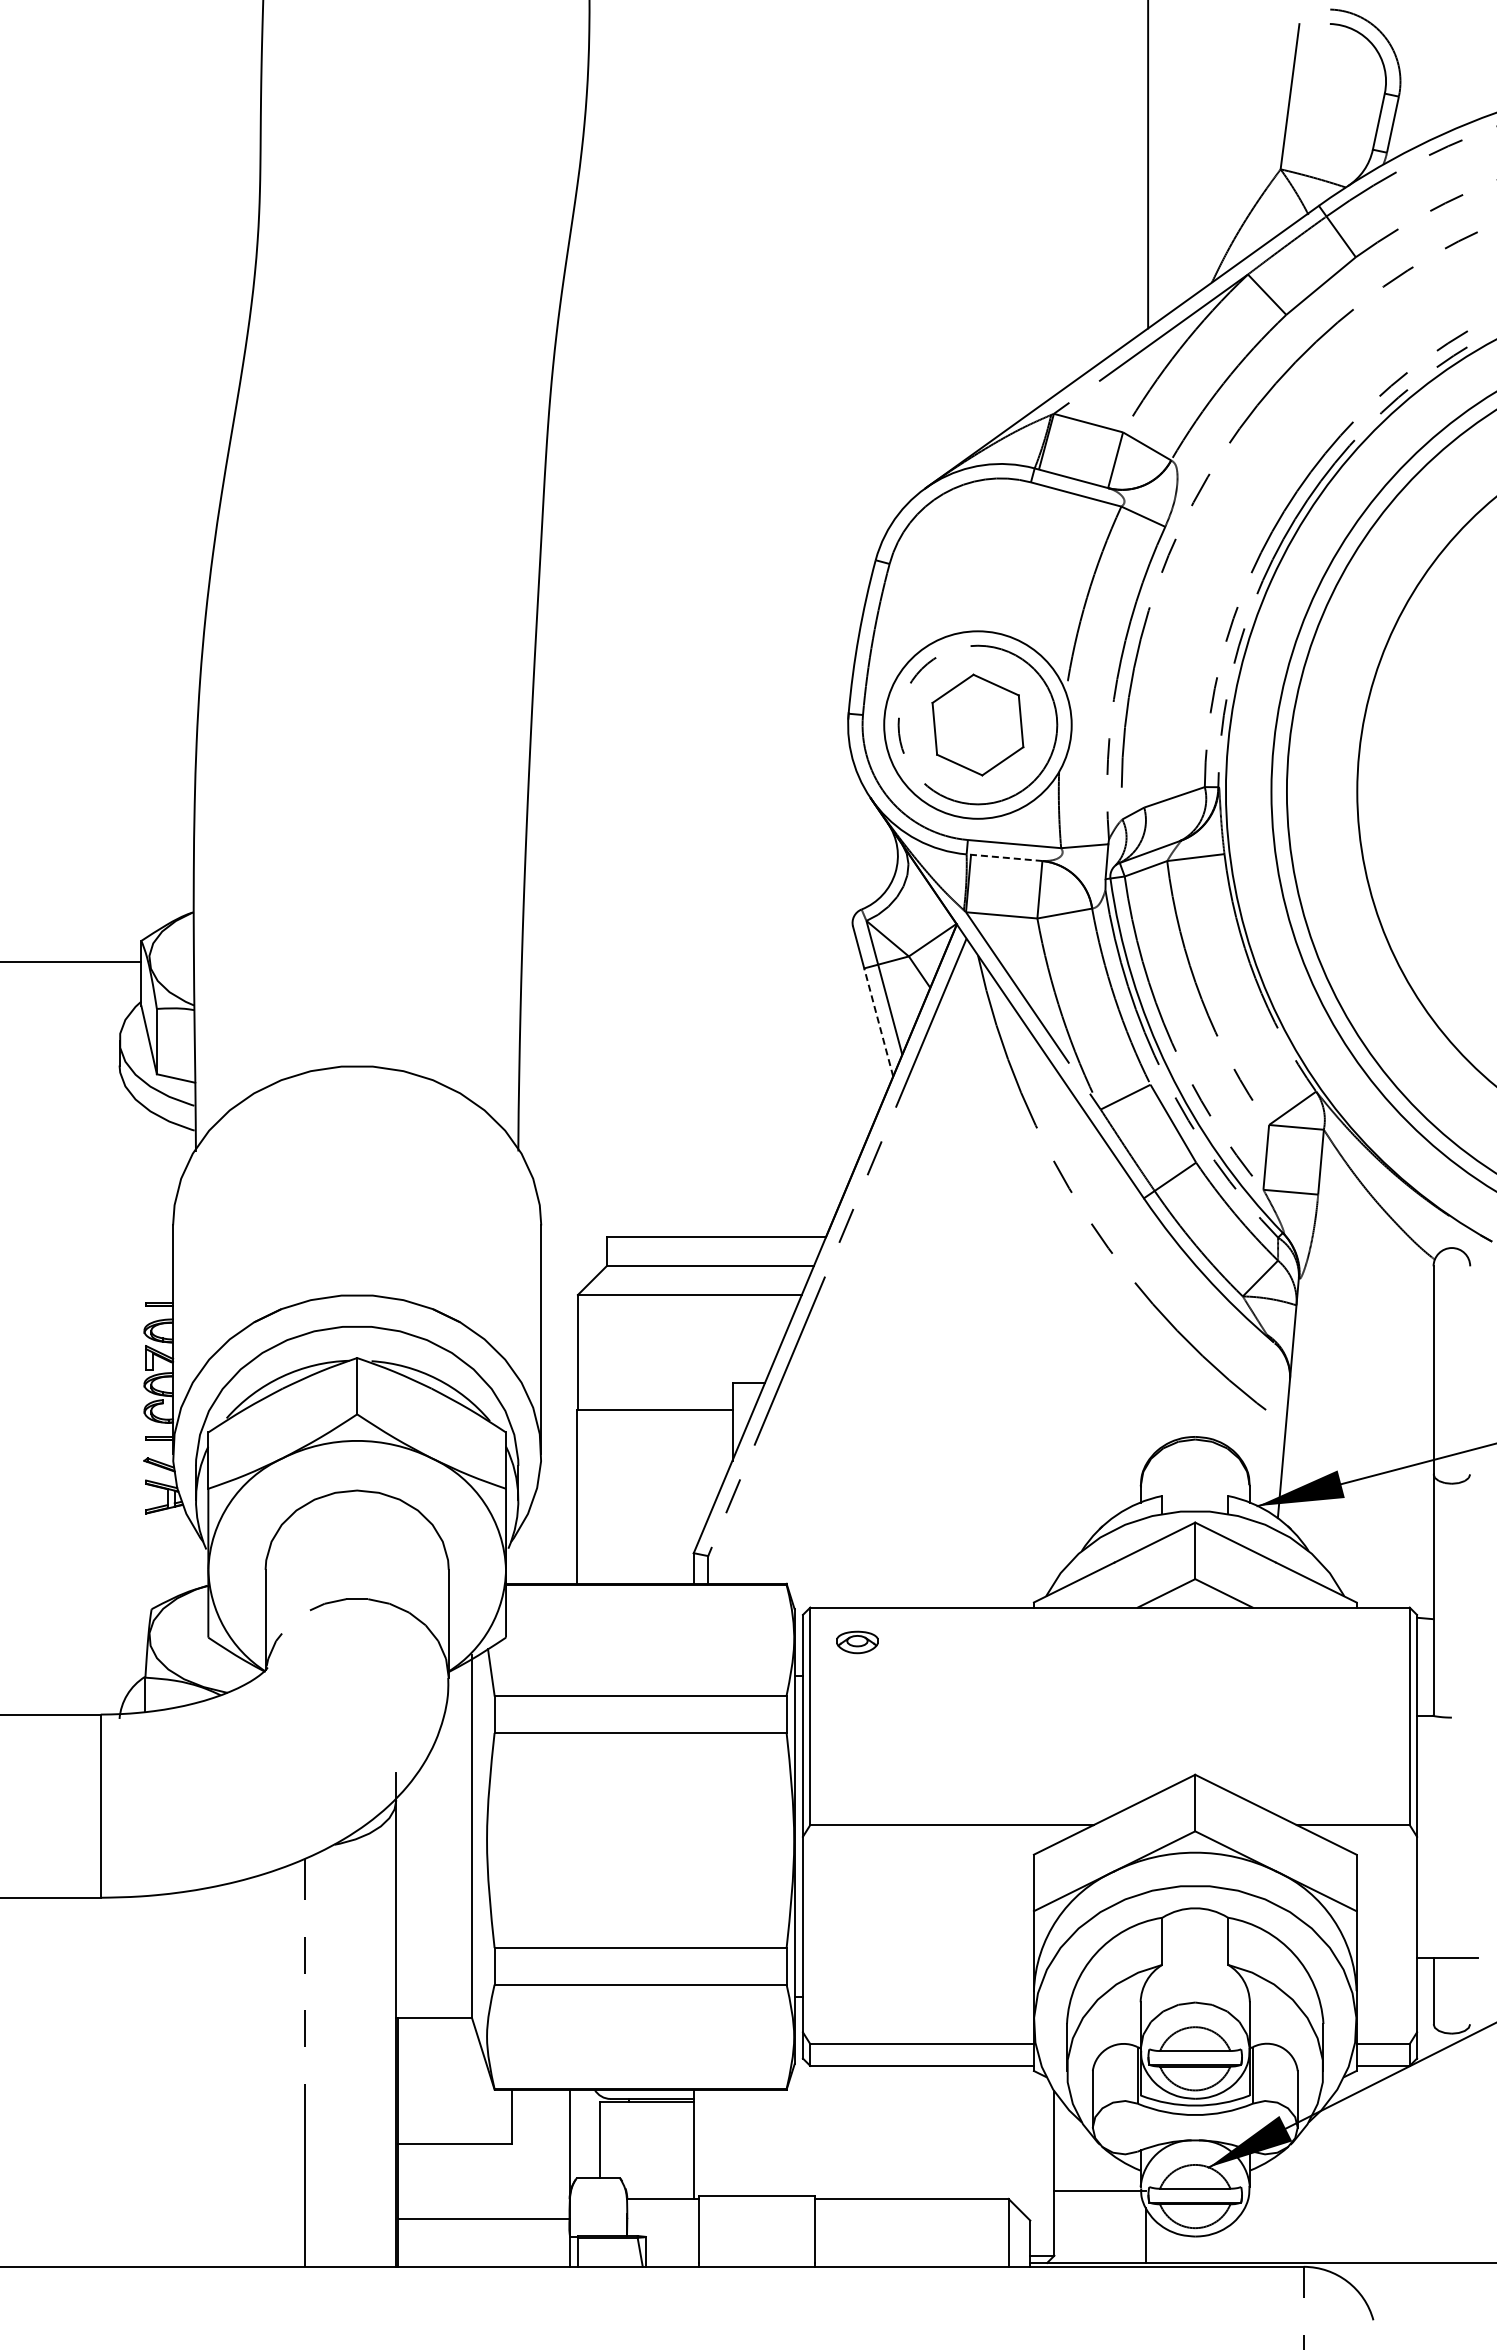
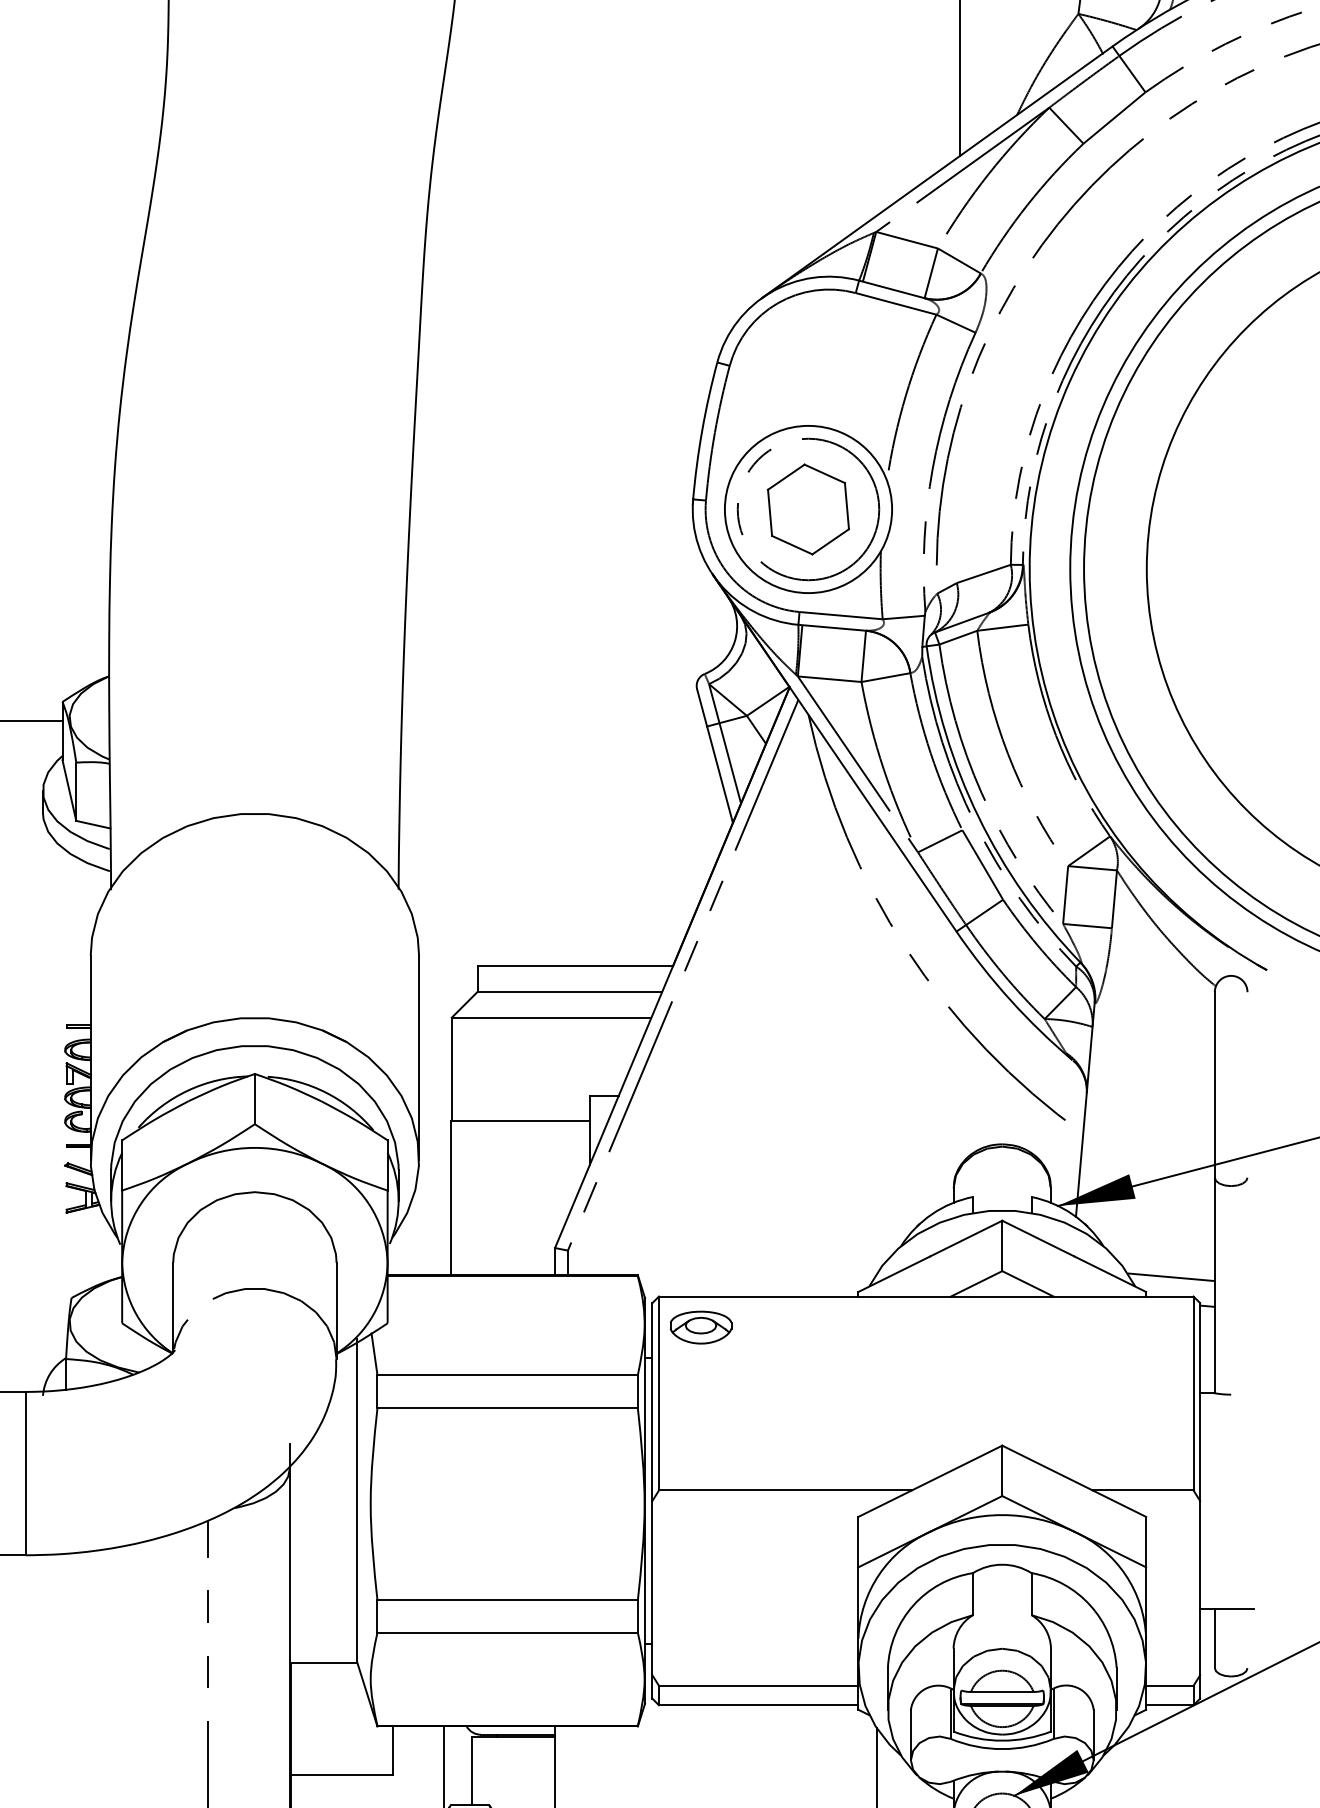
line: (1004, 857) -> (832, 627), dashed -> solid
line: (878, 1022) -> (719, 774), dashed -> solid
line: (1384, 1585) -> (1171, 1276), added
part: (857, 1642) -> (701, 1327), size x1.67

